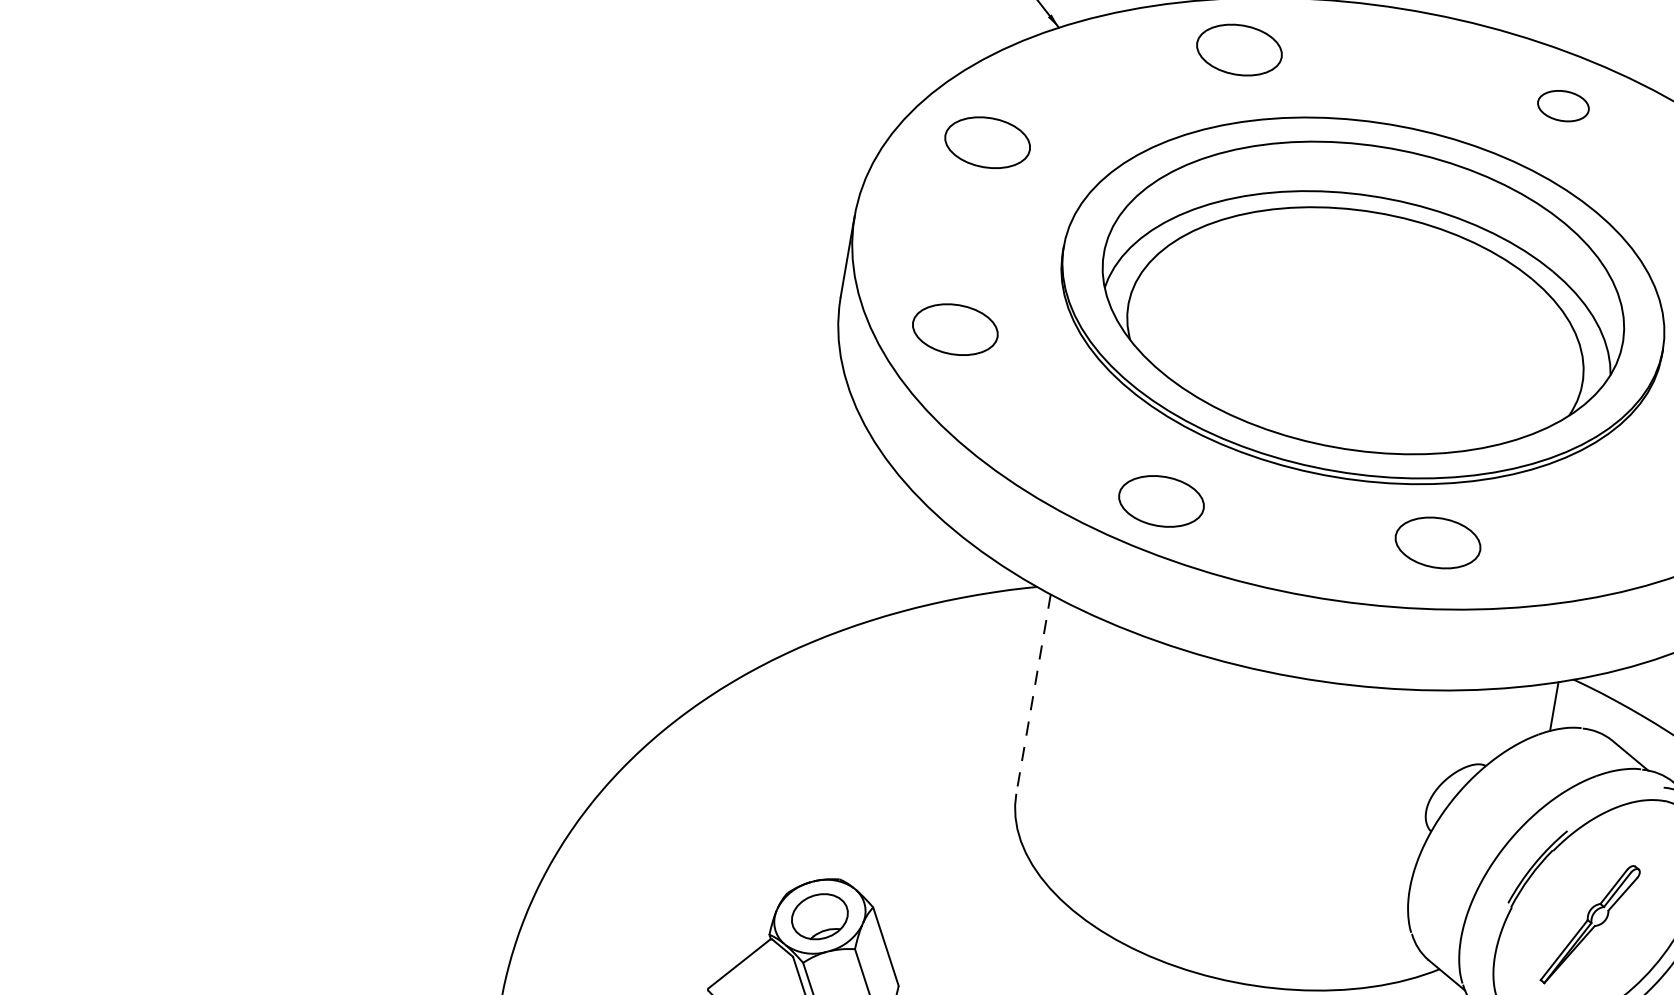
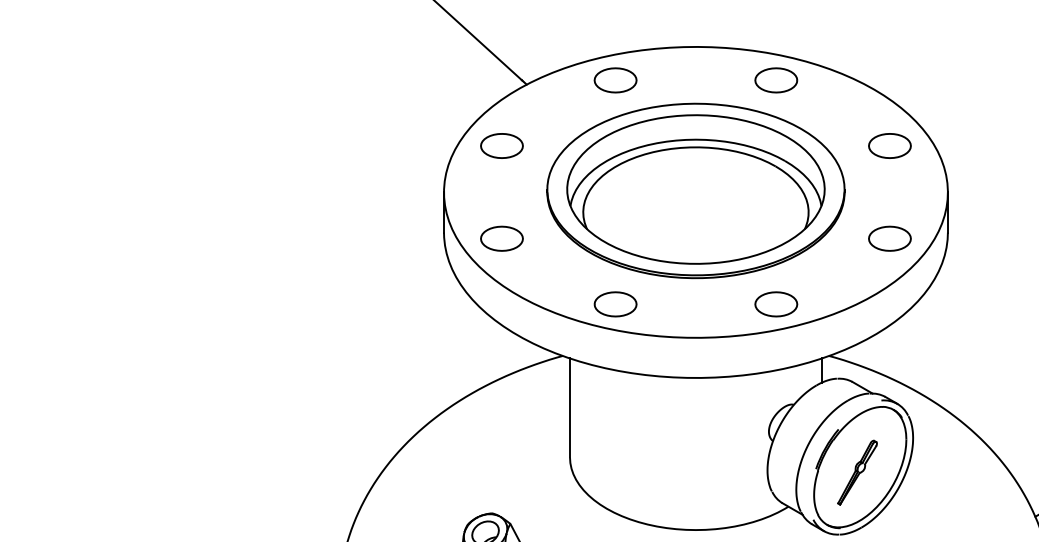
part: (1563, 106) -> (776, 80), size x1.67
part: (1438, 543) -> (776, 304), moved
line: (1032, 695) -> (569, 408), dashed -> solid

